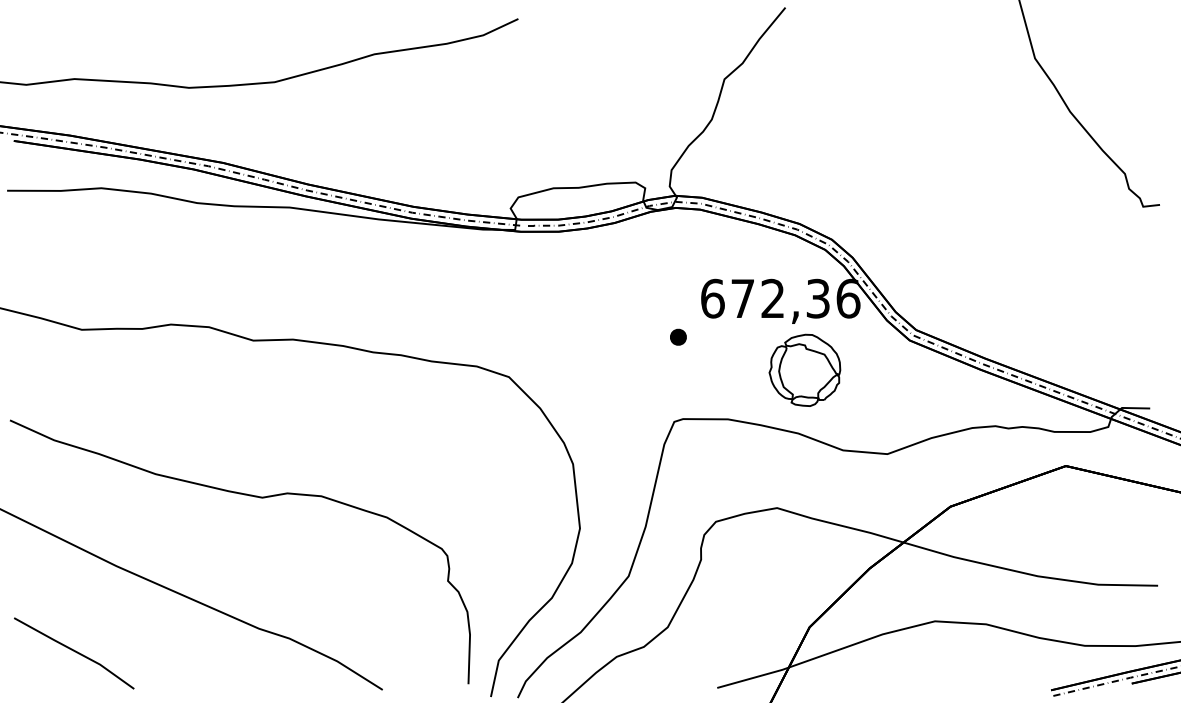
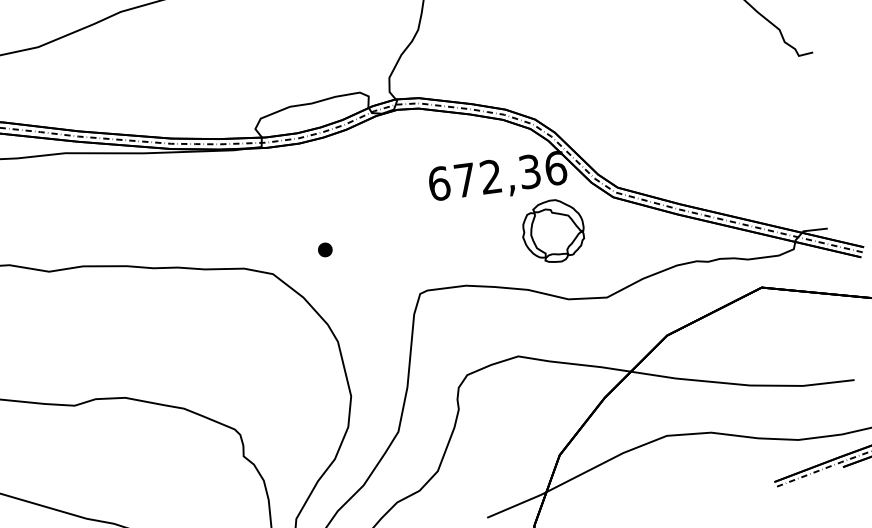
part: (678, 336) -> (325, 249), moved
part: (804, 369) -> (552, 230), moved

